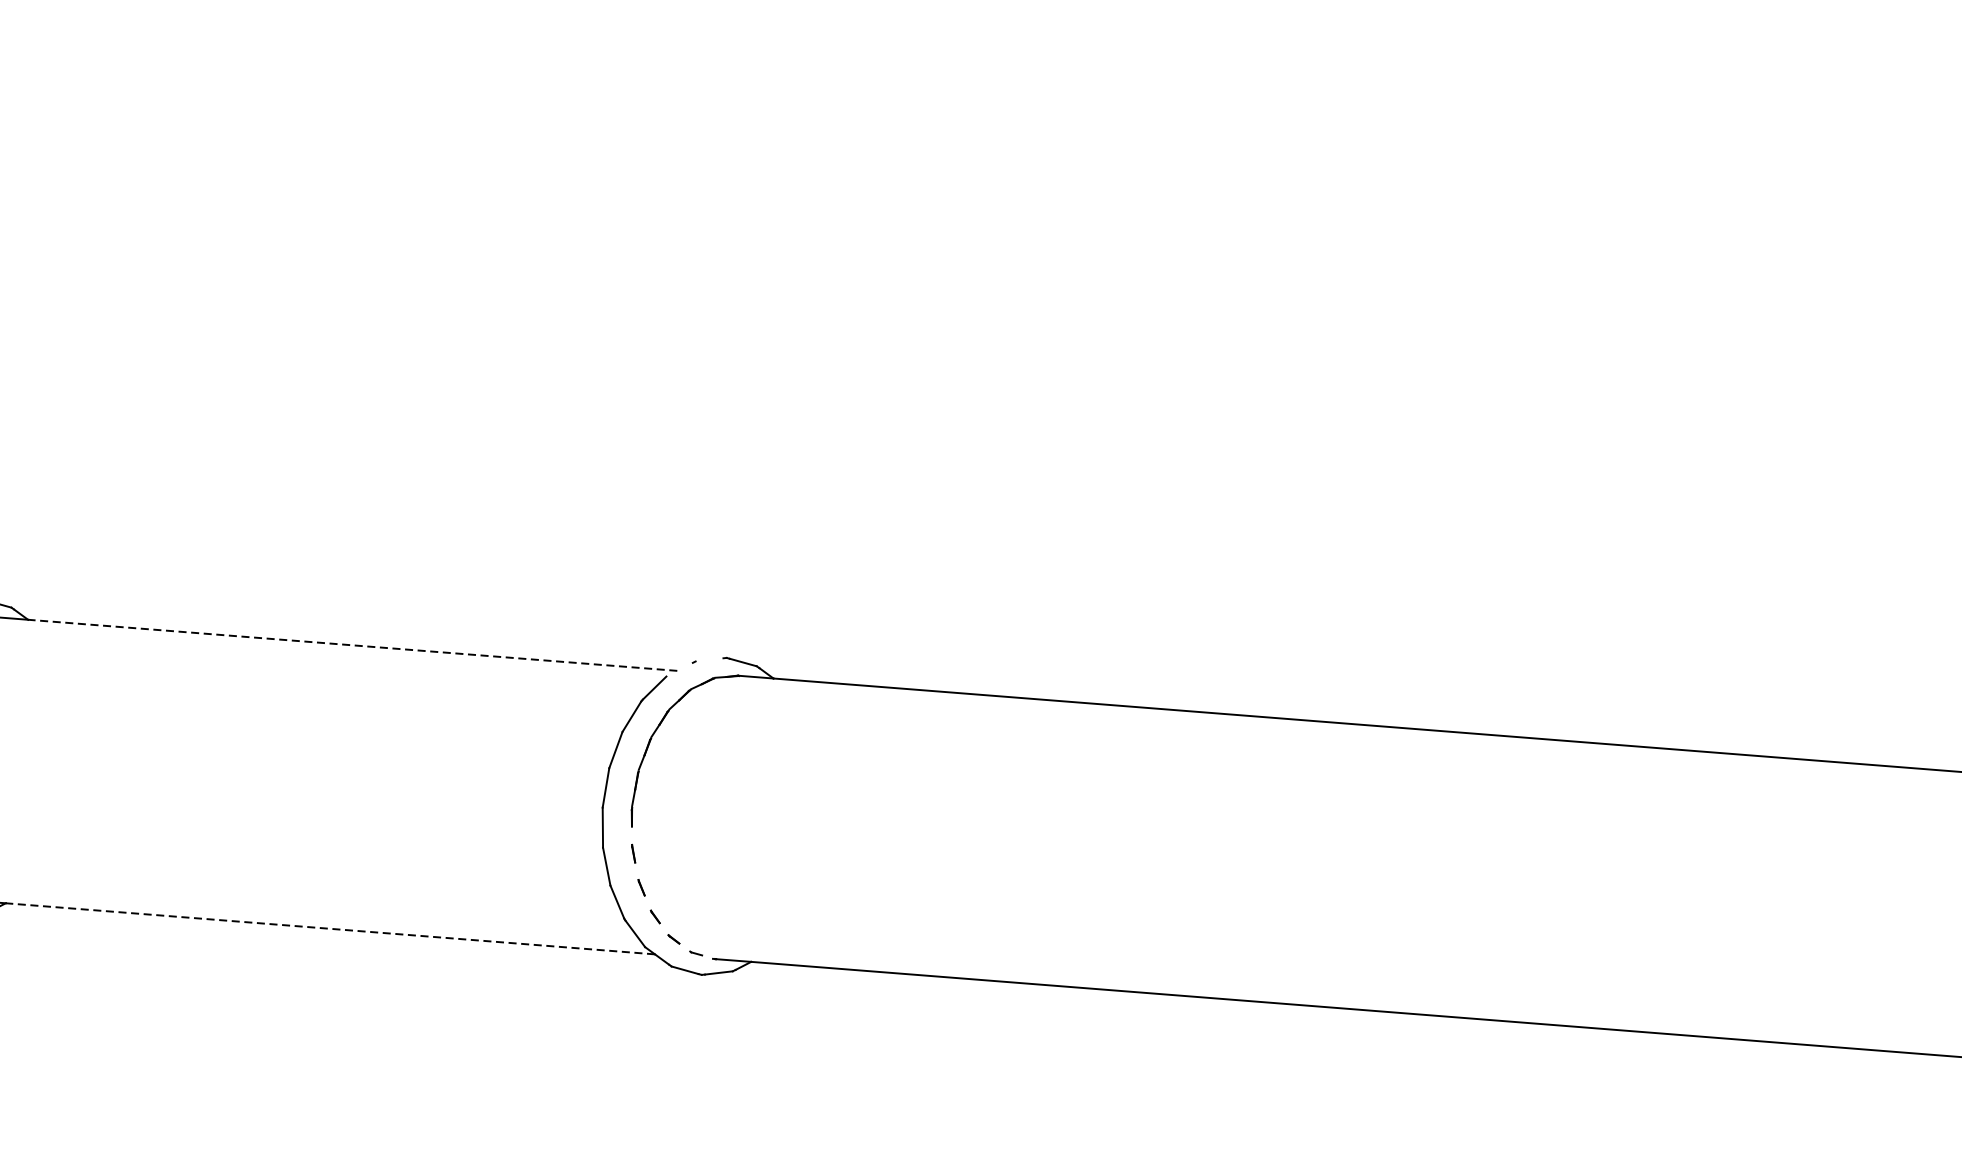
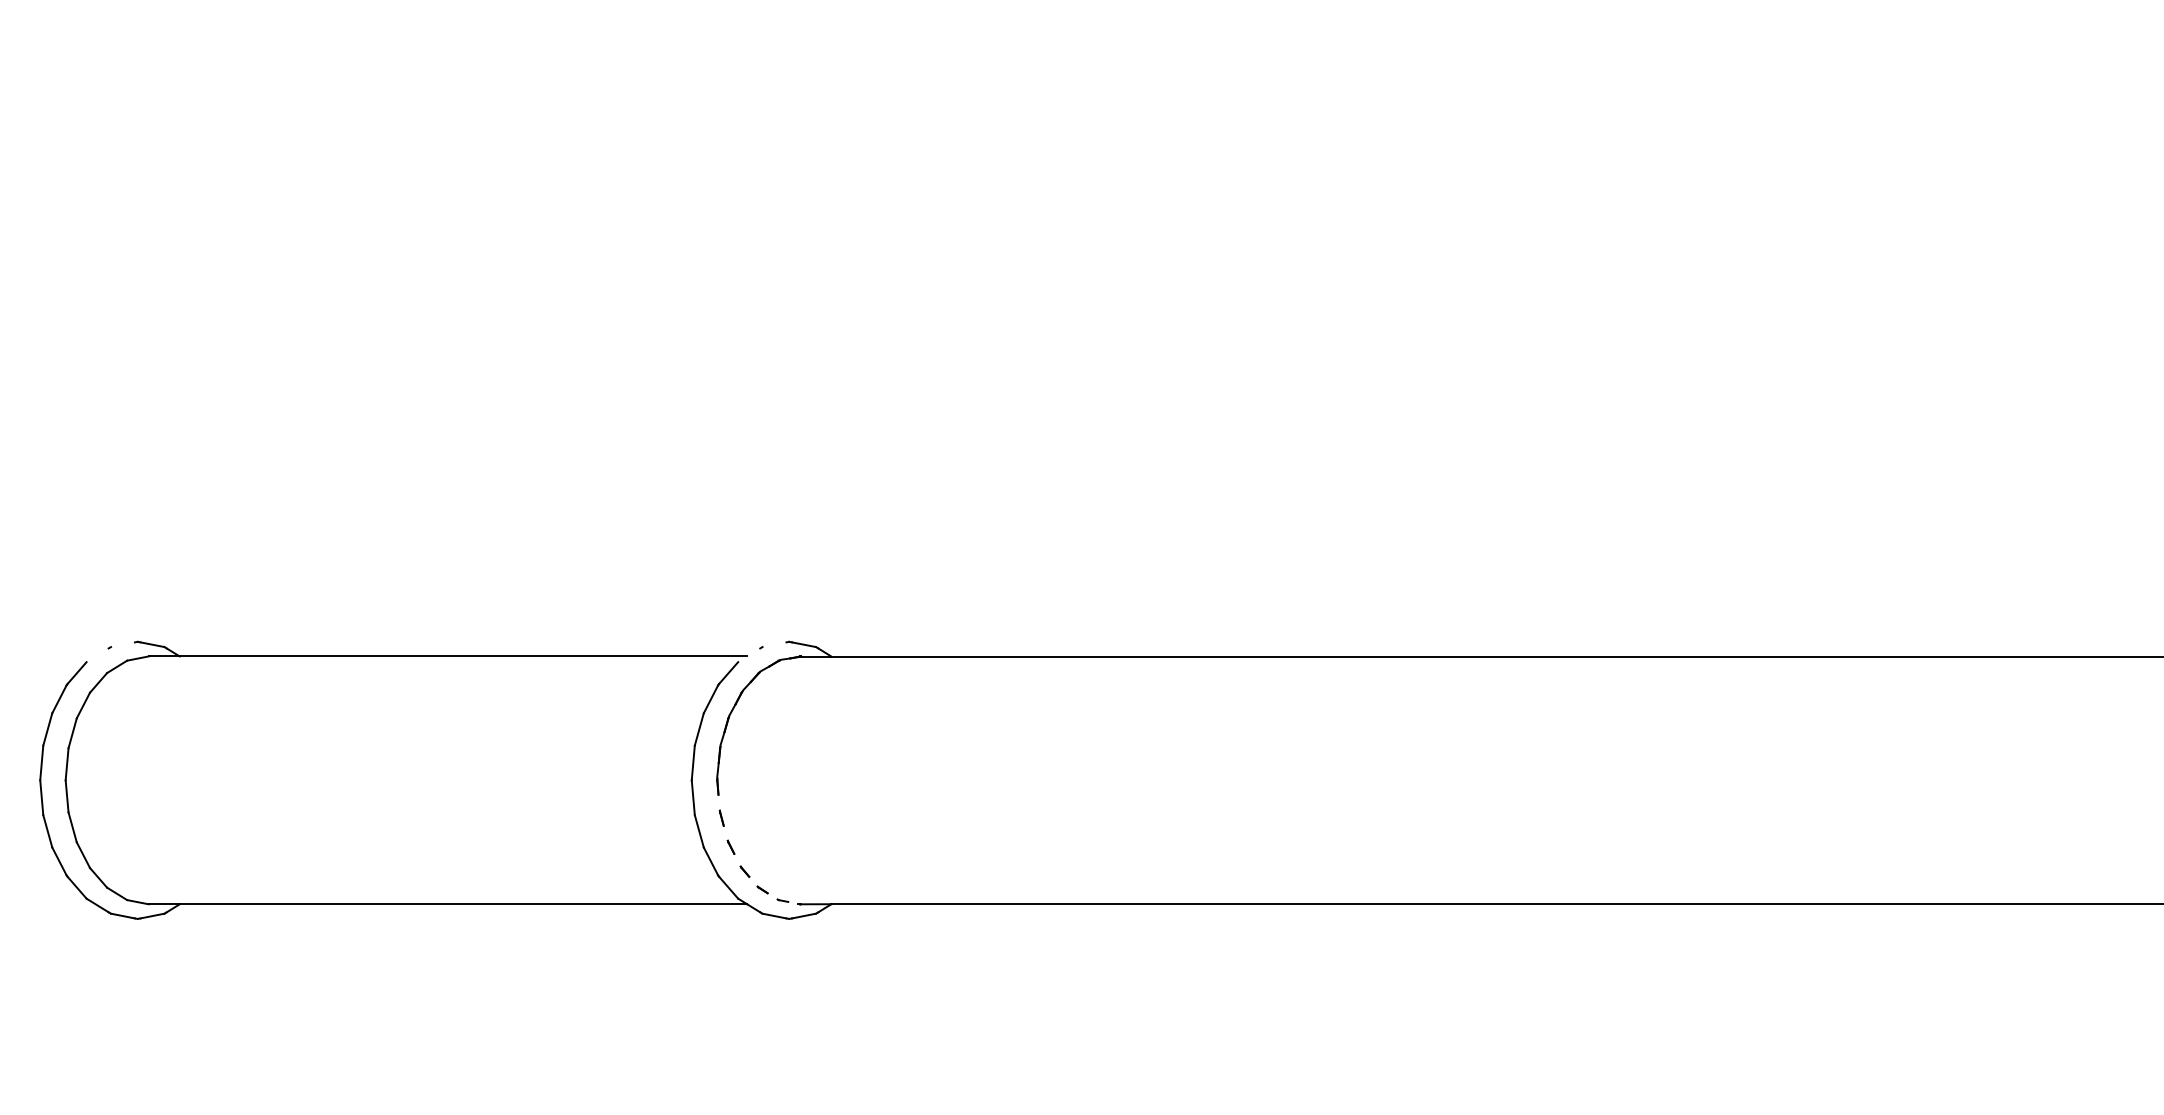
line: (352, 645) -> (463, 656), dashed -> solid
line: (330, 929) -> (463, 904), dashed -> solid

